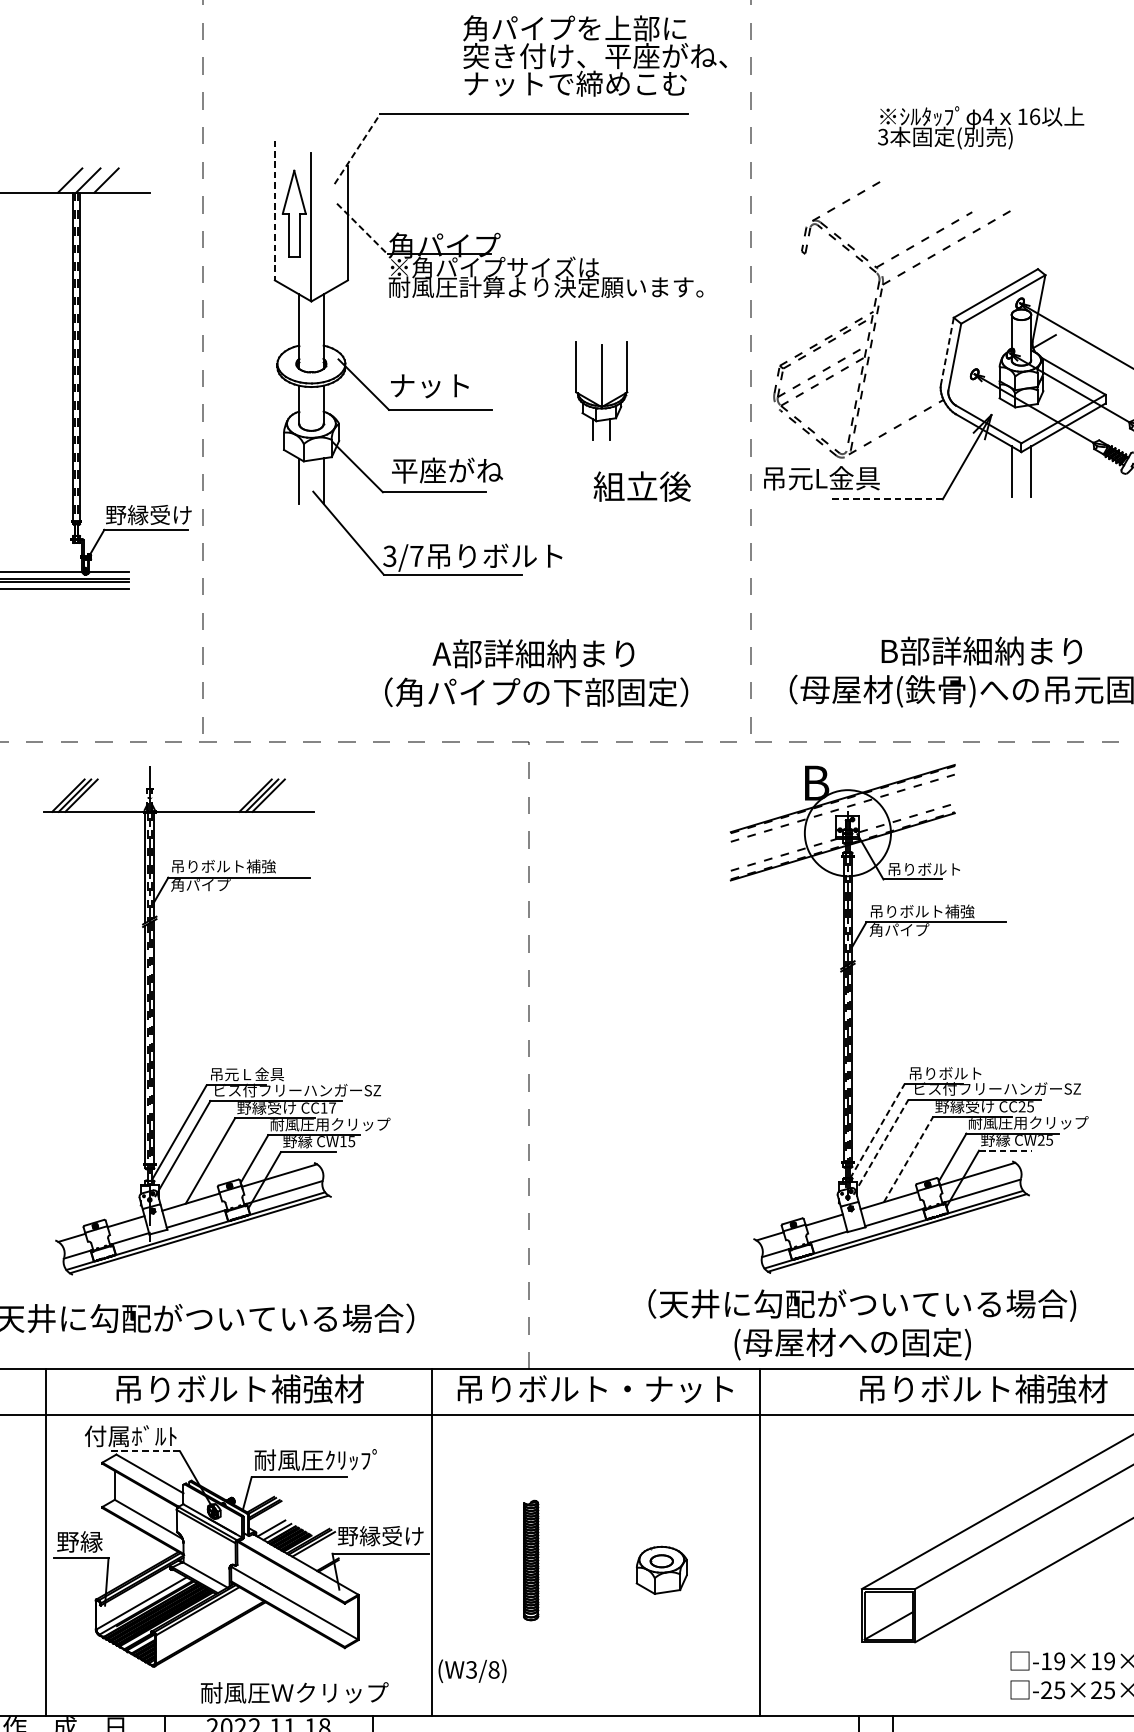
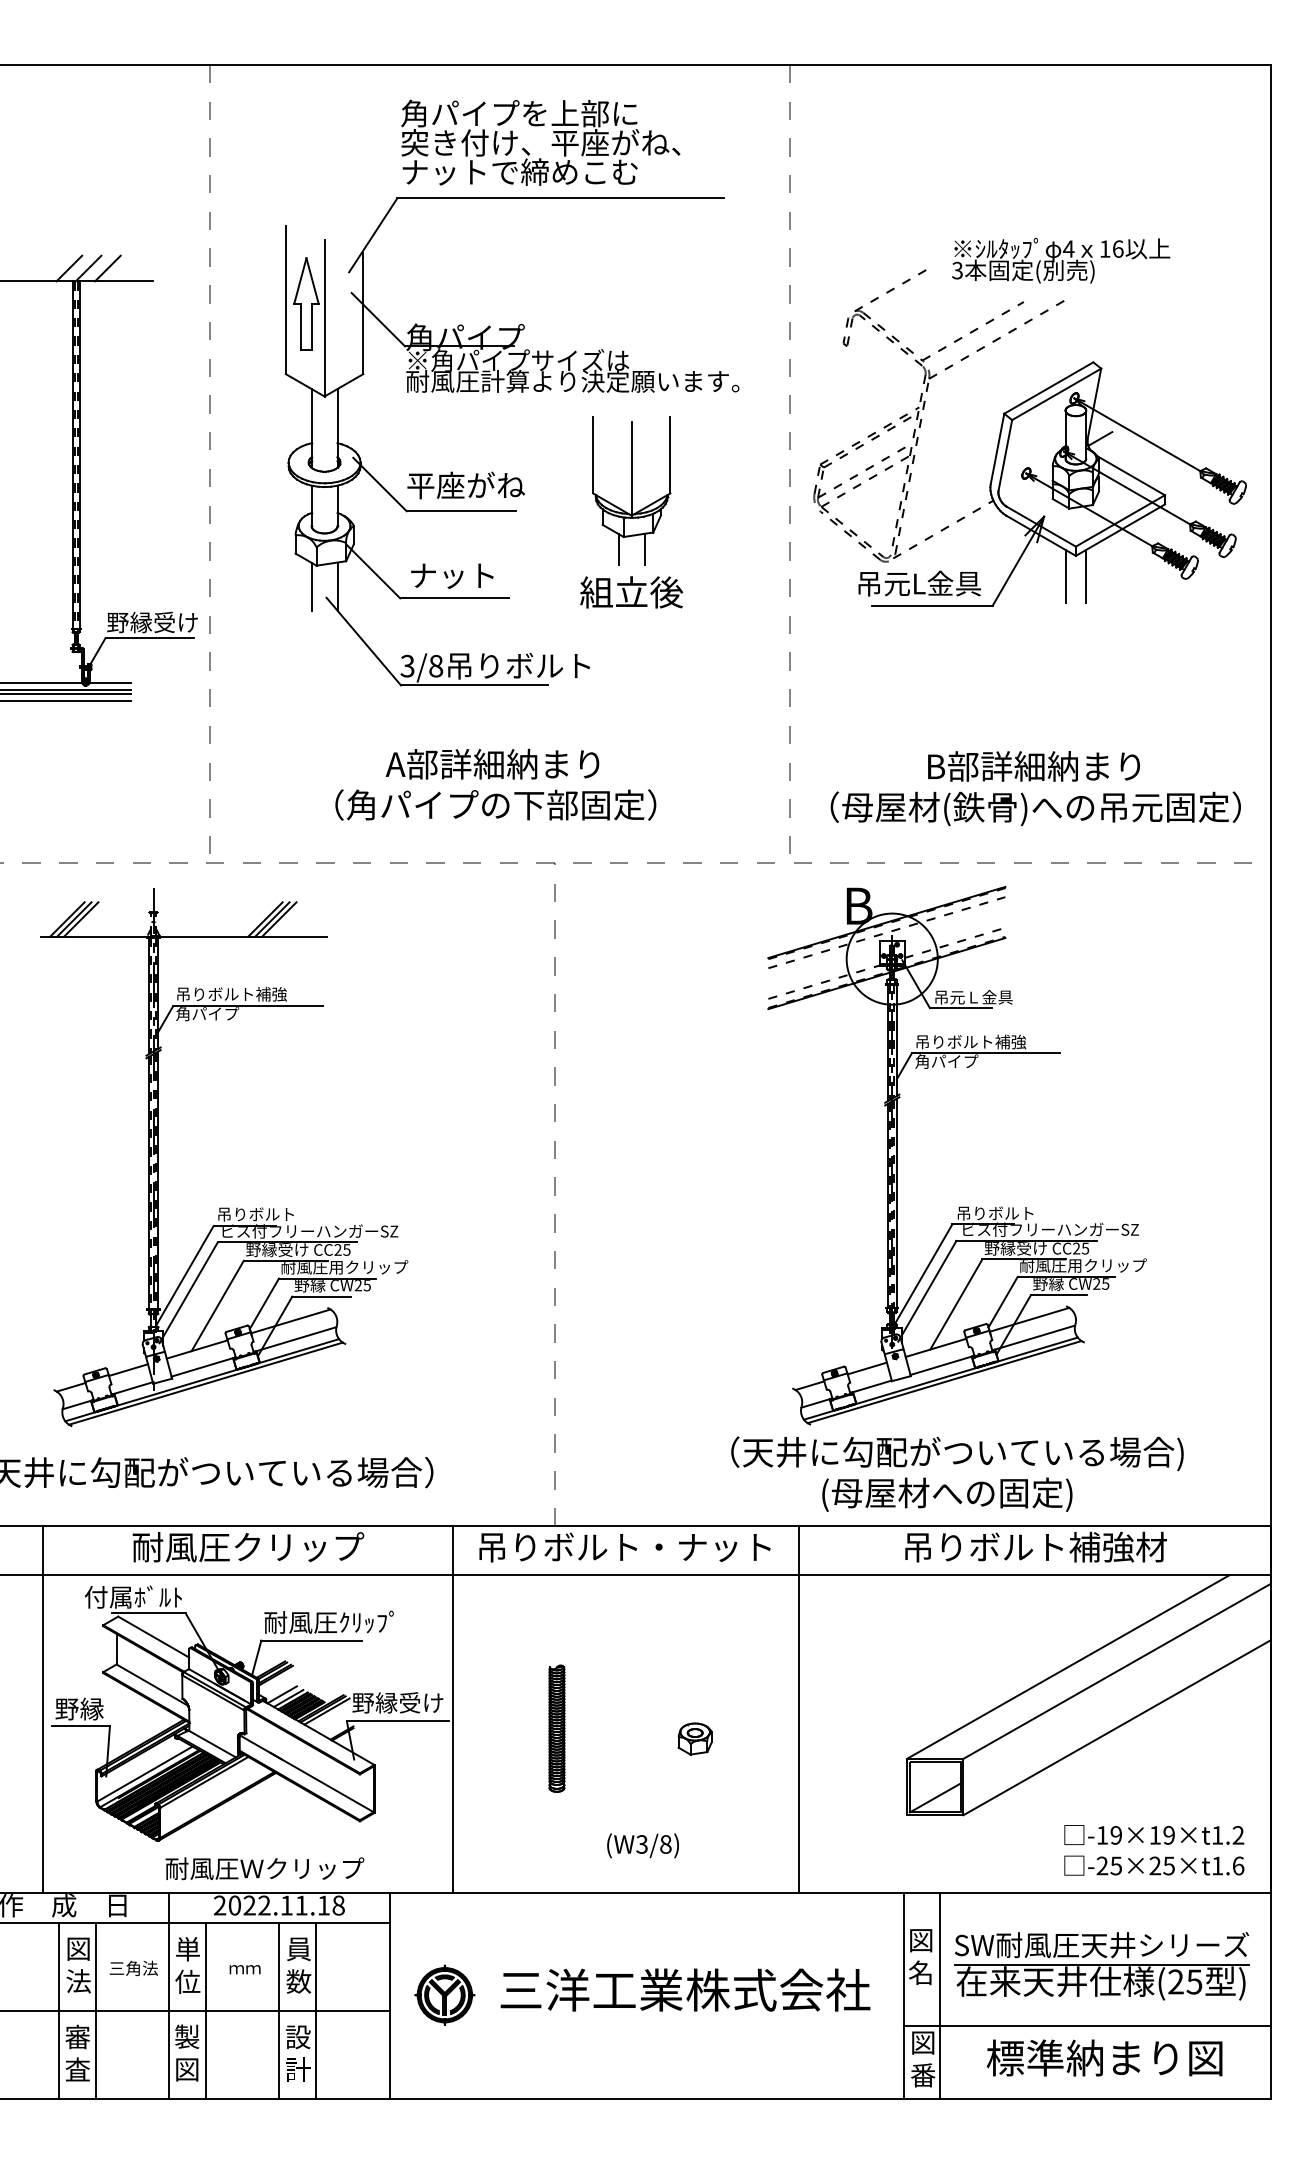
text: (594, 55) -> (540, 142), moved
text: (981, 127) -> (1061, 260), moved
line: (357, 148) -> (373, 234), dashed -> solid
line: (274, 210) -> (285, 300), dashed -> solid
line: (362, 228) -> (378, 319), dashed -> solid
line: (947, 351) -> (997, 449), dashed -> solid
text: (444, 385) -> (465, 485), ナット -> 平座がね
part: (601, 390) -> (631, 490), size x1.43
text: (447, 470) -> (468, 575), 平座がね -> ナット
text: (821, 478) -> (919, 583), moved
text: (642, 486) -> (631, 592), moved
line: (885, 498) -> (931, 605), dashed -> solid
text: (417, 555) -> (436, 665), 3/7 -> 3/8
text: (536, 672) -> (495, 784), moved
text: (932, 869) -> (981, 997), 吊りボルト -> 吊元Ｌ金具
text: (254, 1074) -> (264, 1214), 吊元Ｌ金具 -> 吊りボルト
text: (328, 1107) -> (342, 1249), CC17 -> CC25
line: (877, 1131) -> (923, 1274), dashed -> solid
text: (342, 1141) -> (357, 1285), CW15 -> CW25
line: (881, 1146) -> (927, 1290), dashed -> solid
line: (1005, 1151) -> (1058, 1295), dashed -> solid
line: (908, 1159) -> (956, 1304), dashed -> solid
text: (862, 1324) -> (957, 1473), moved
text: (240, 1388) -> (249, 1546), 吊りボルト補強材 -> 耐風圧クリップ
line: (144, 1451) -> (148, 1613), dashed -> solid
part: (661, 1569) -> (694, 1738), size x0.62
text: (471, 1670) -> (642, 1845), moved
text: (294, 1692) -> (264, 1868), moved

